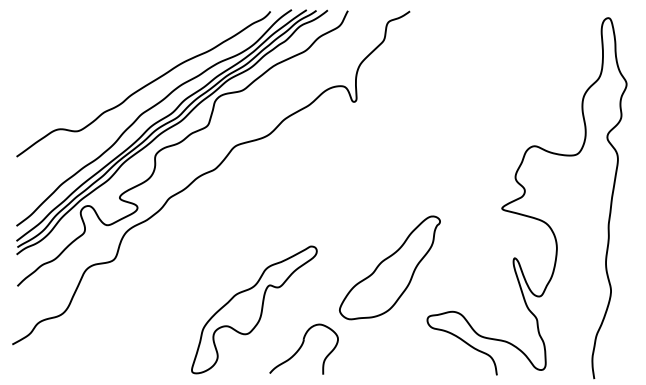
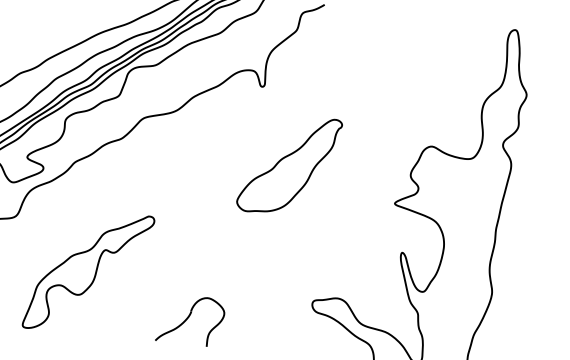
part: (389, 267) -> (289, 164), moved
part: (254, 309) -> (88, 271), moved

